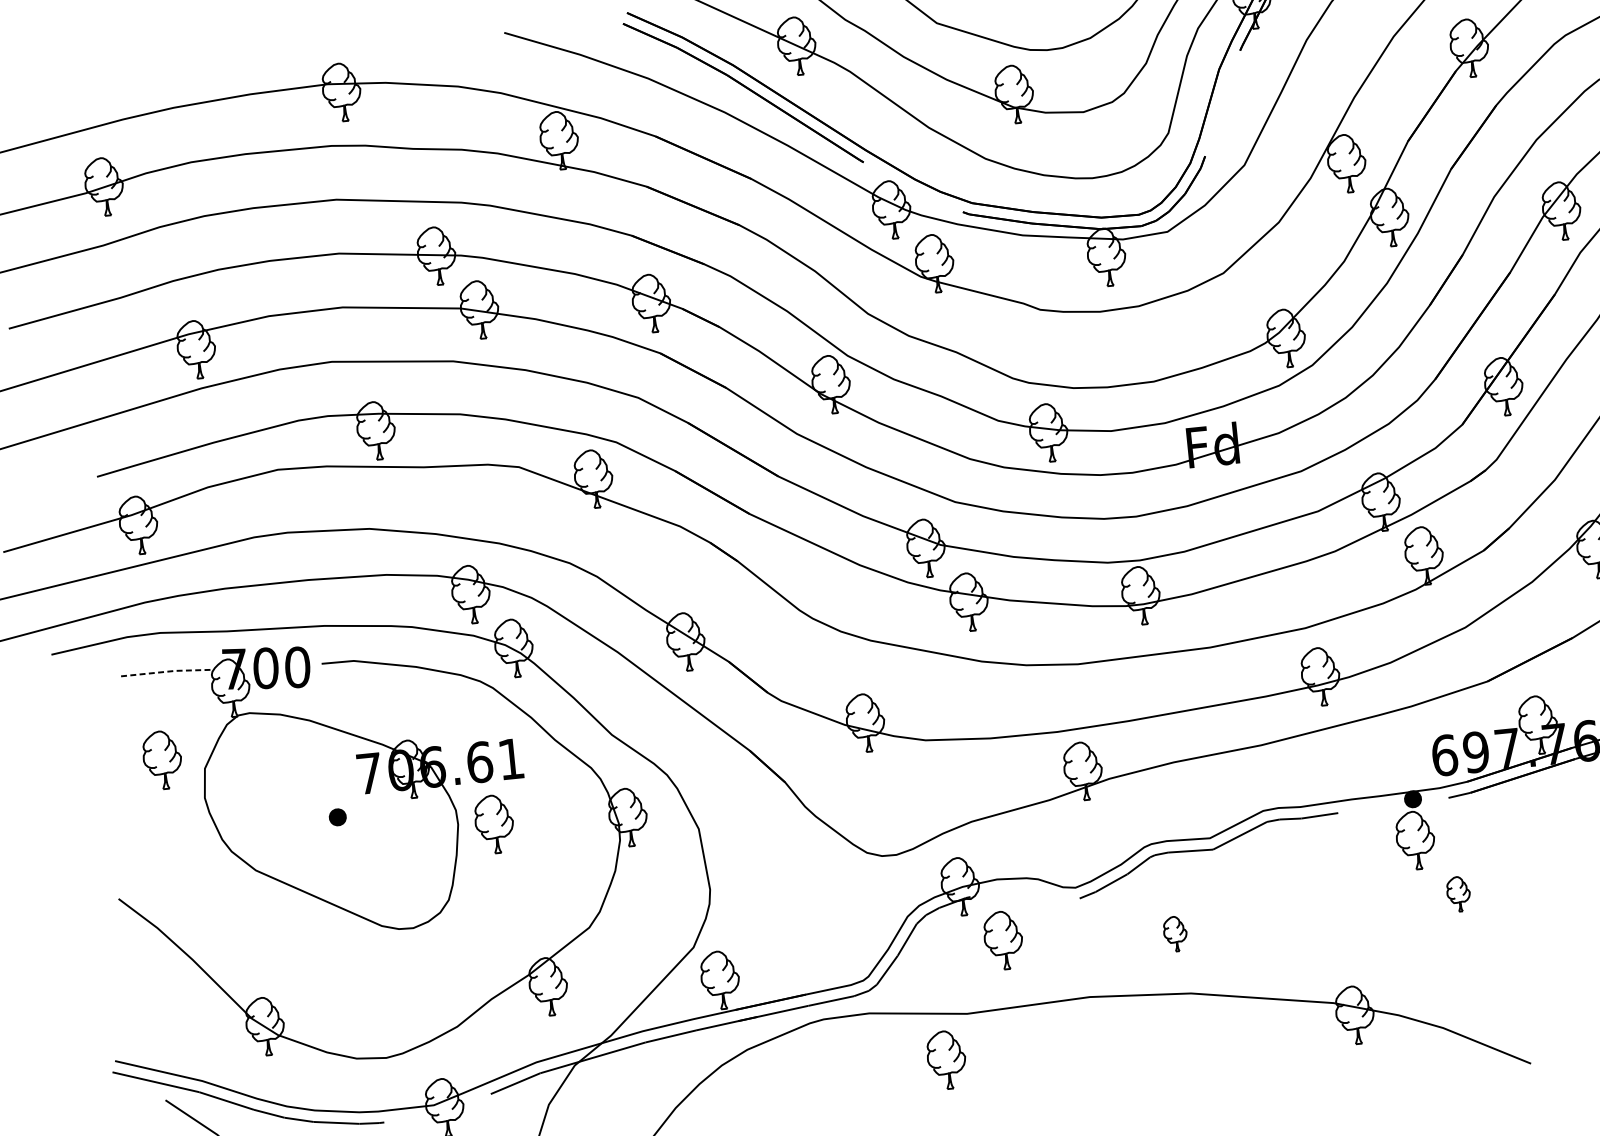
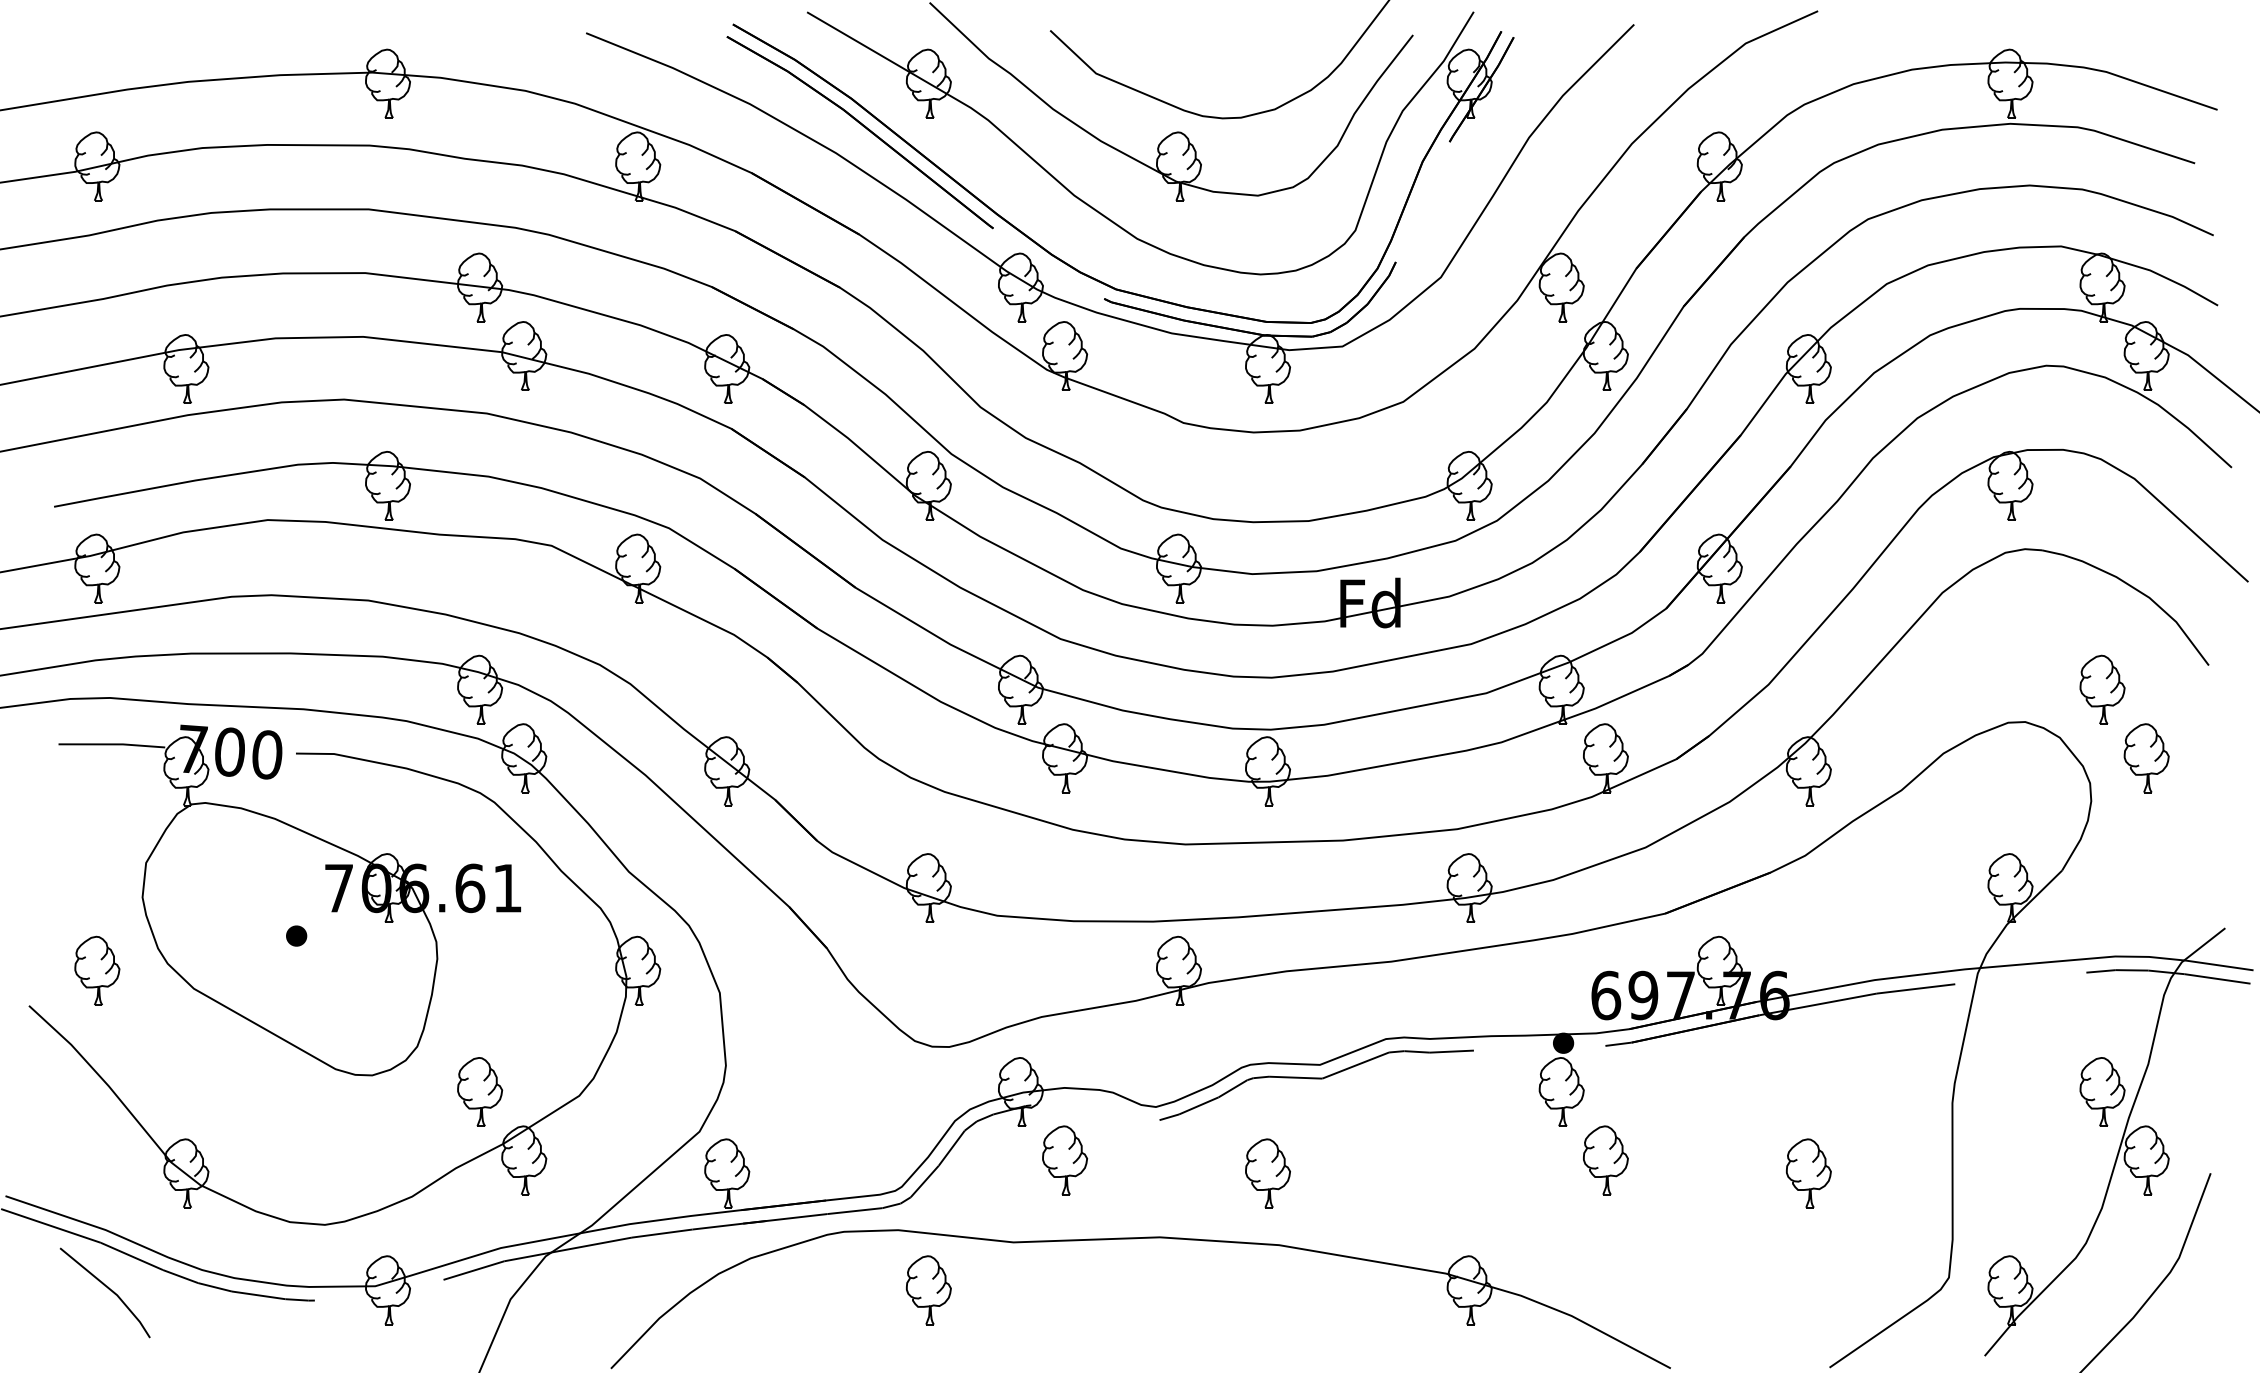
line: (167, 671) -> (113, 744), dashed -> solid
part: (162, 759) -> (97, 970), moved
part: (494, 823) -> (480, 1091), moved
part: (1458, 894) -> (1605, 1160), size x1.67
part: (1175, 934) -> (1267, 1173), size x1.67
part: (946, 1060) -> (928, 1290), moved

